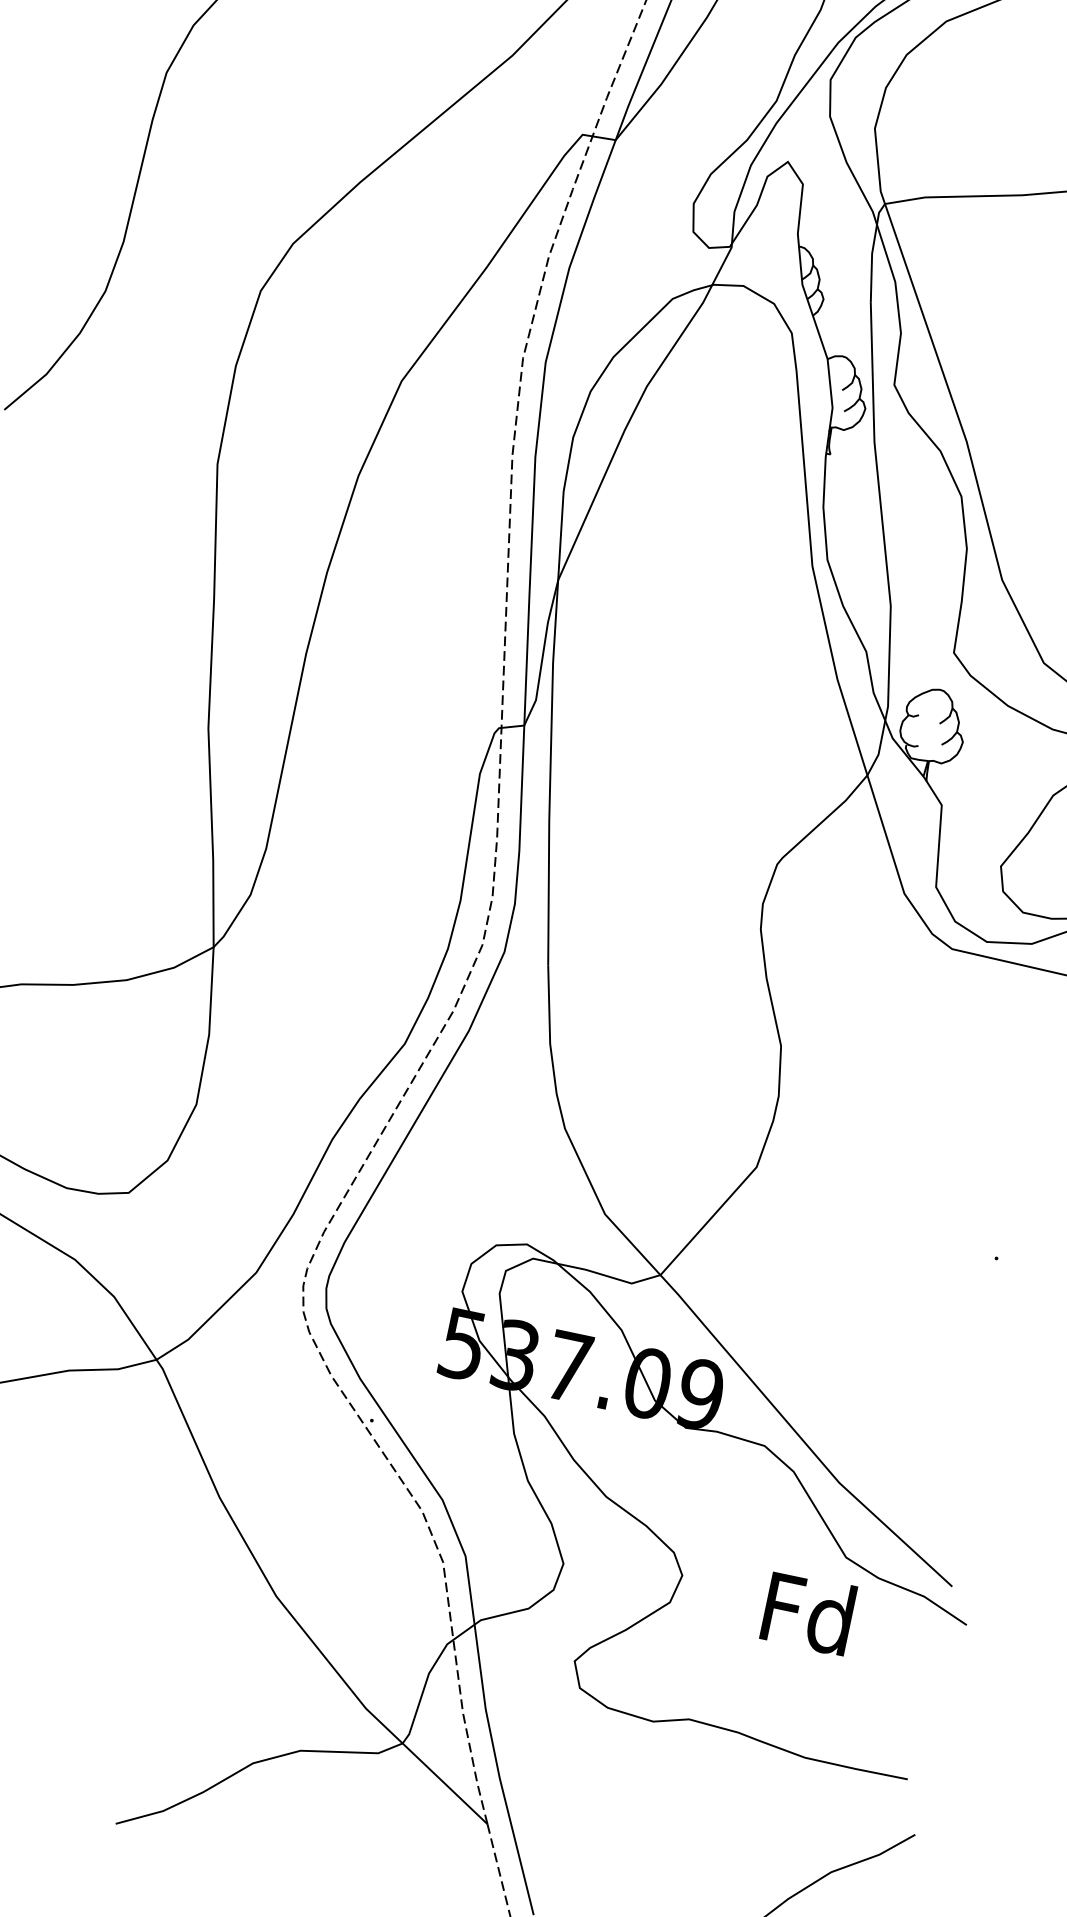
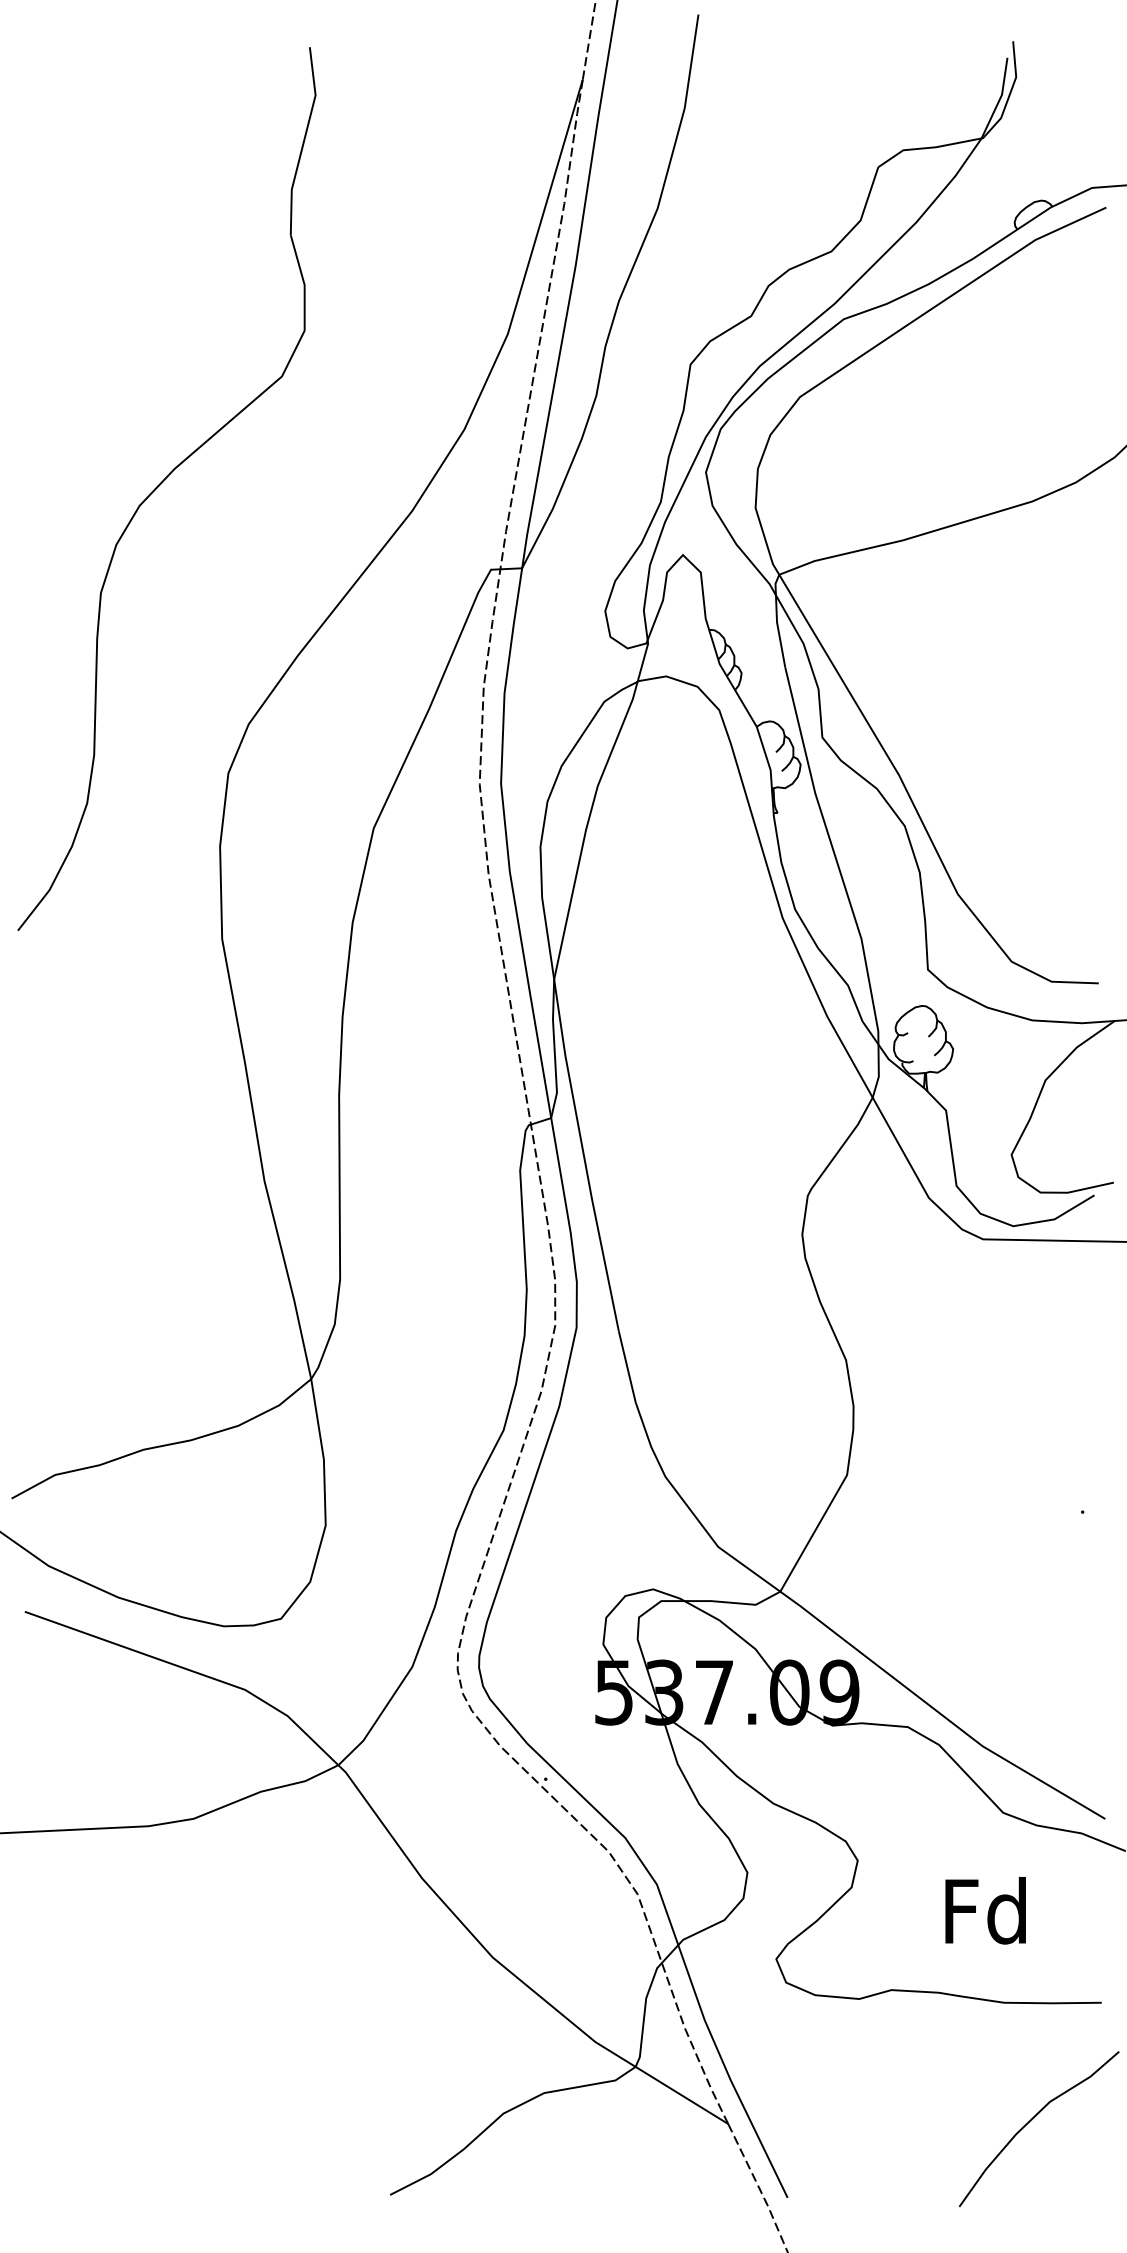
text: (808, 1612) -> (985, 1910), moved

